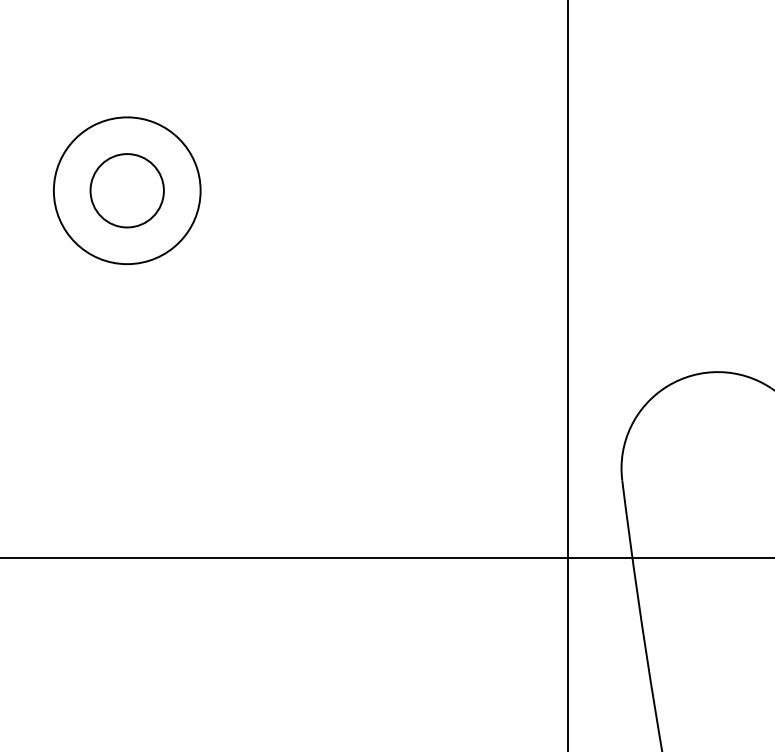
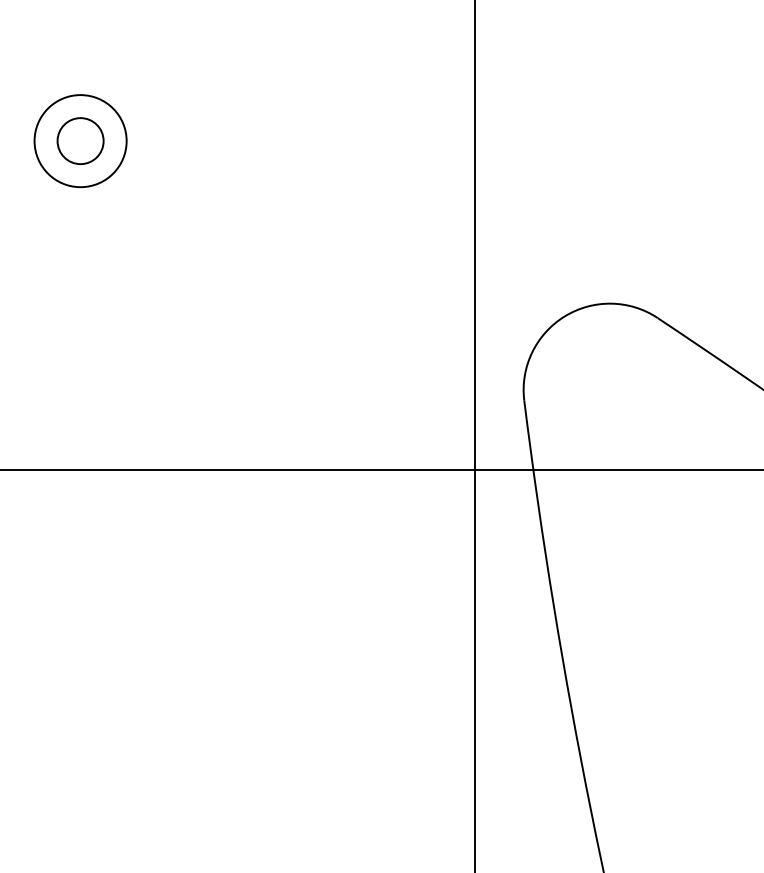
circle: (127, 190) -> (80, 140), size x0.7
circle: (127, 191) -> (80, 141), size x0.7

